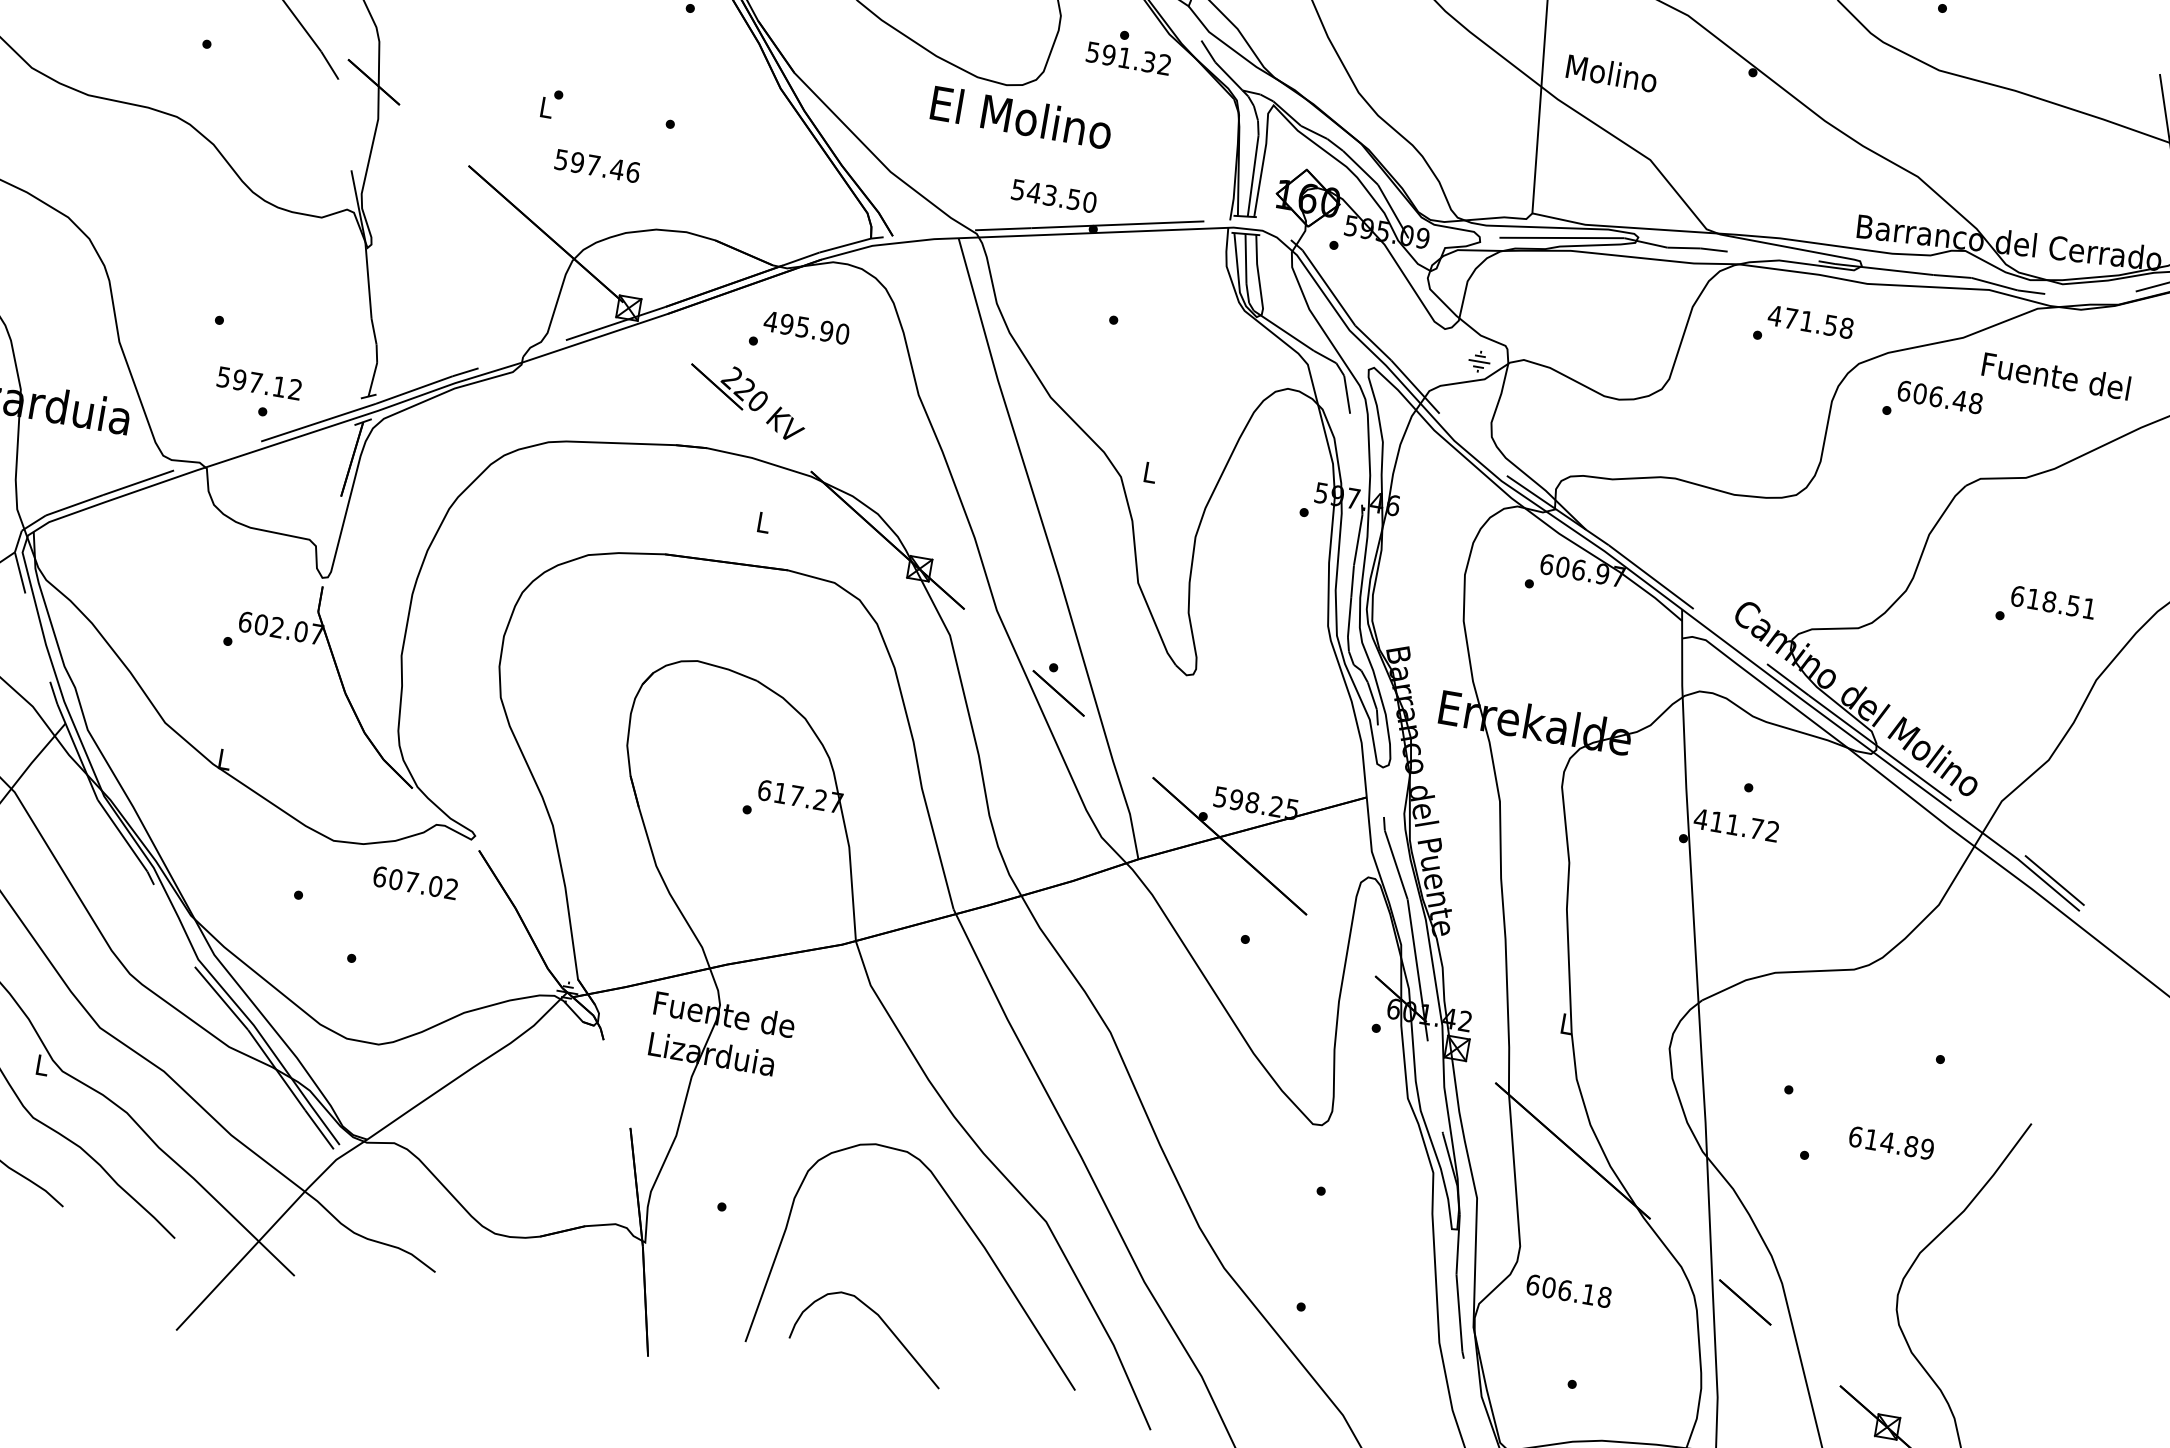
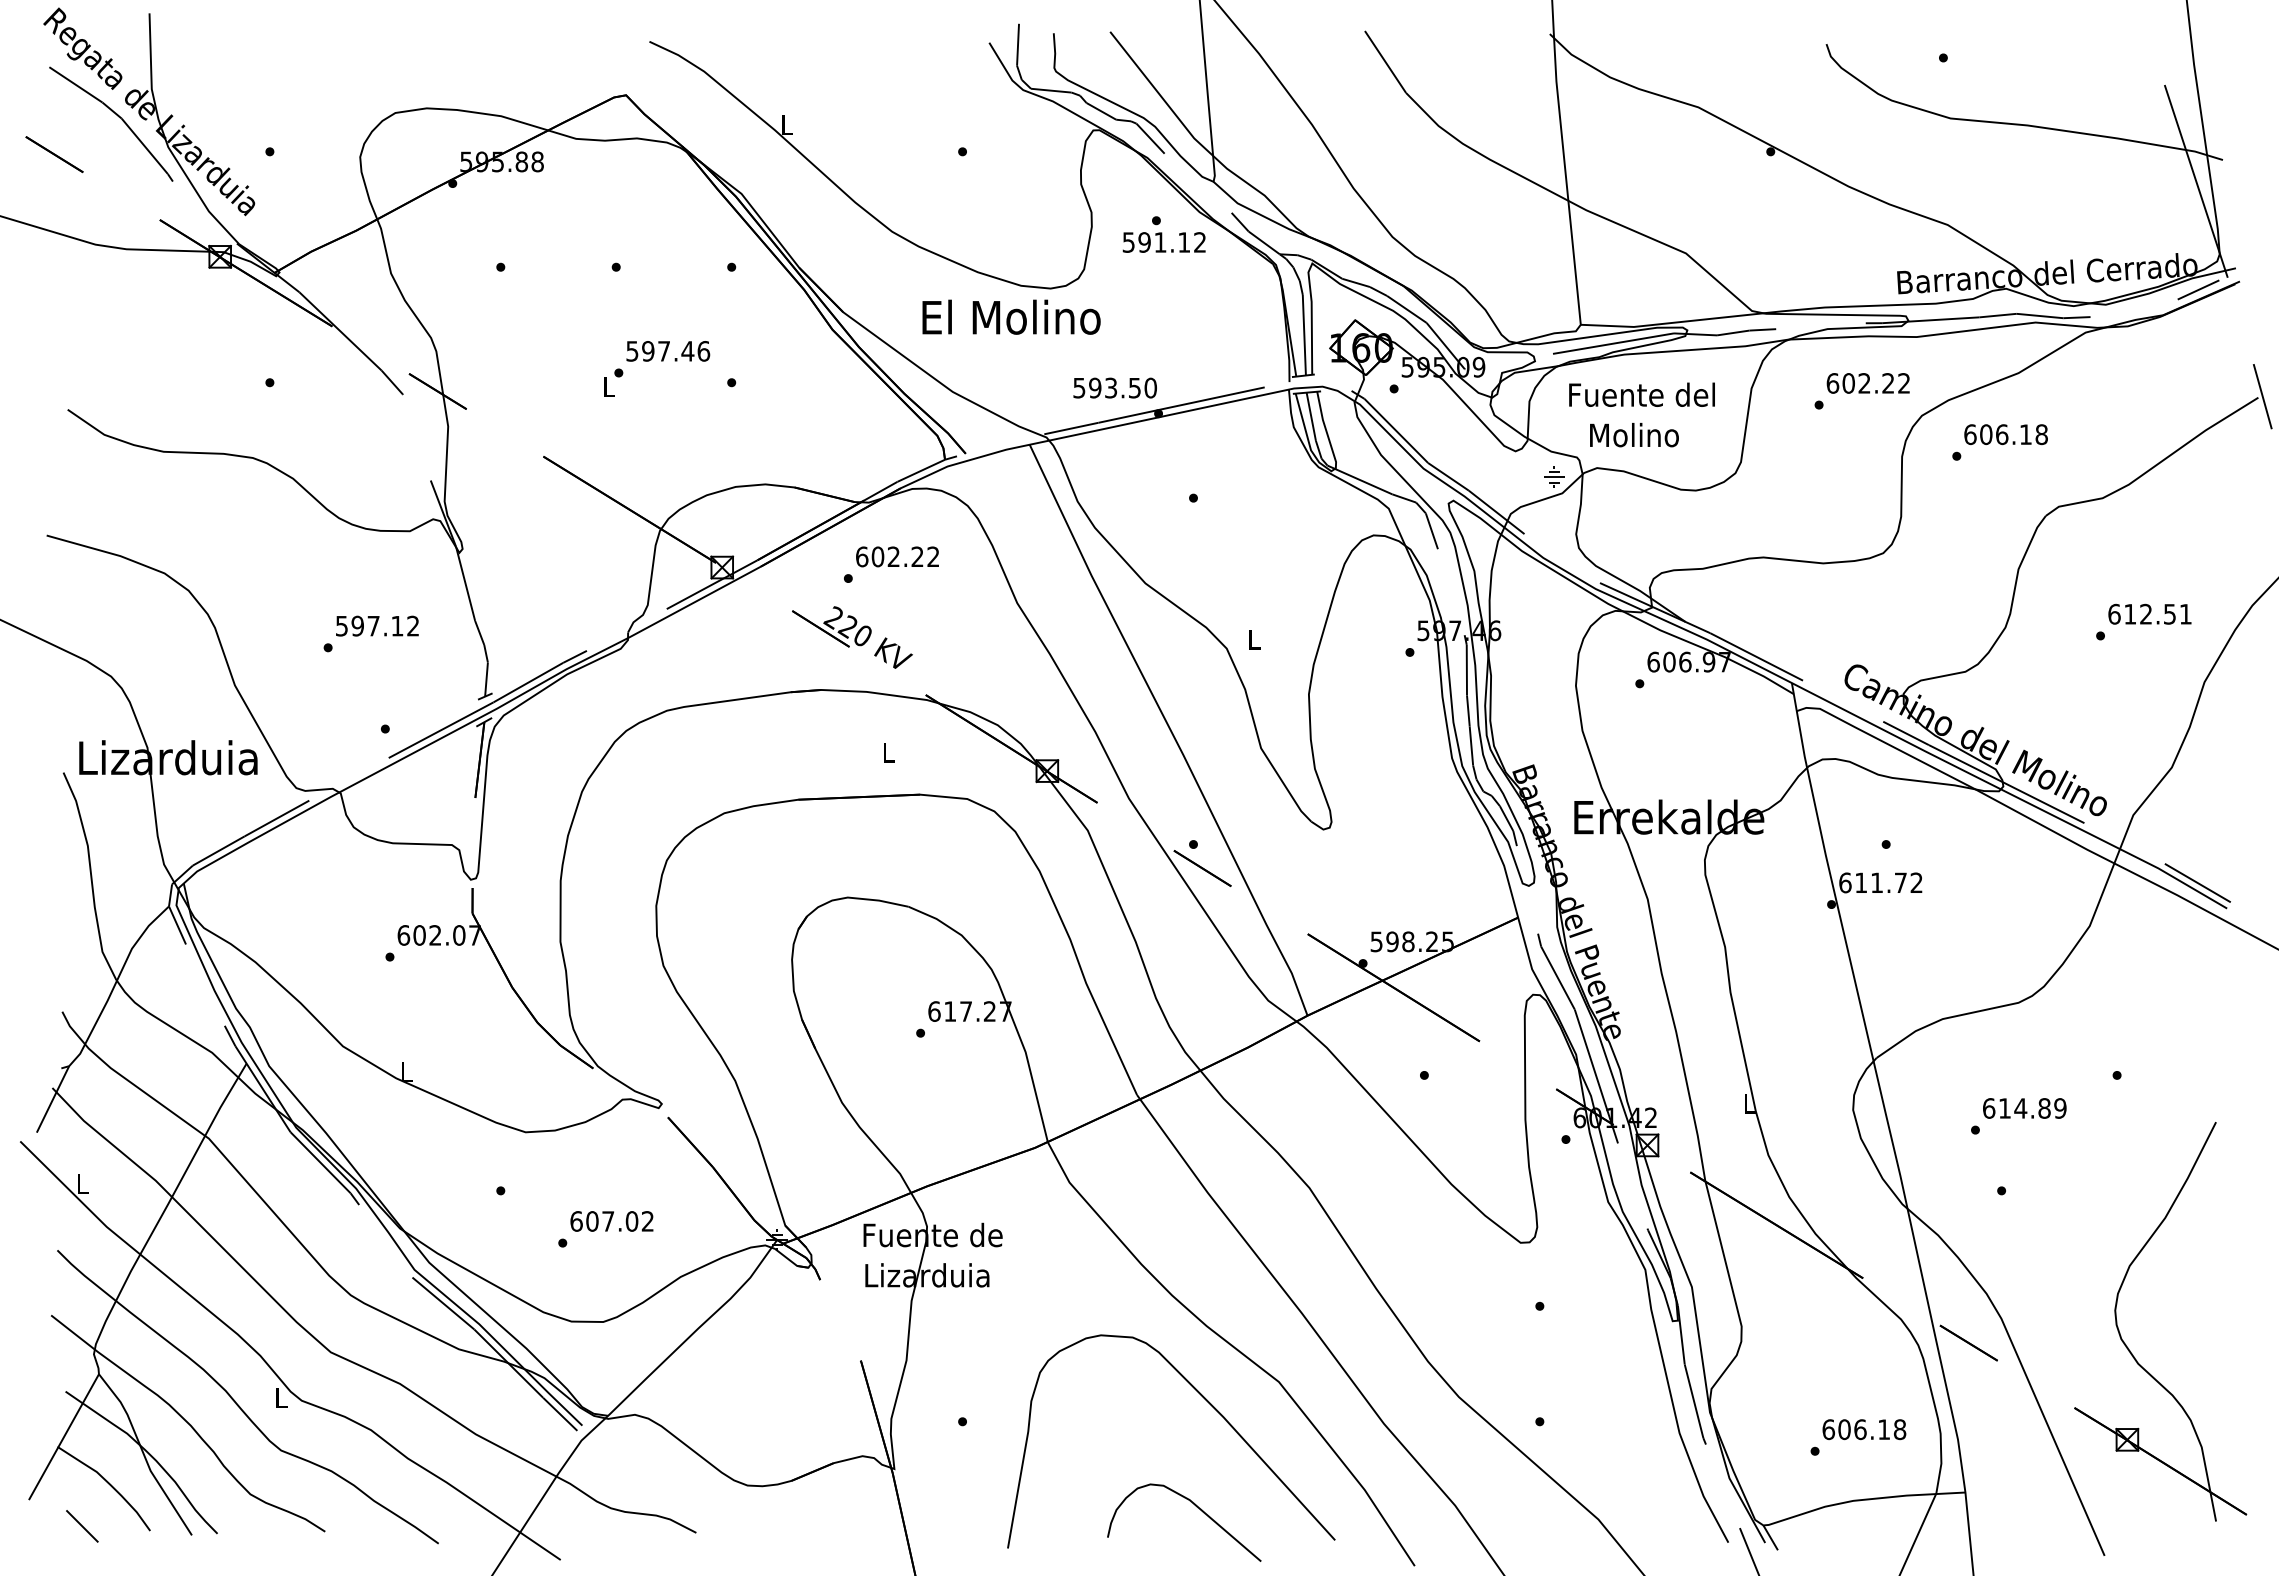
text: (1148, 62) -> (1184, 242), 591.32 -> 591.12
text: (1611, 73) -> (1634, 435), moved
text: (1021, 116) -> (1011, 316), moved
text: (597, 166) -> (668, 351), moved
text: (1033, 192) -> (1094, 387), 543.50 -> 593.50
text: (1810, 322) -> (1868, 383), 471.58 -> 602.22
text: (806, 327) -> (897, 556), 495.90 -> 602.22
text: (2055, 375) -> (1641, 394), moved
text: (259, 382) -> (377, 625), moved
text: (1959, 400) -> (2025, 434), 606.48 -> 606.18
text: (2049, 602) -> (2146, 614), 618.51 -> 612.51
text: (1700, 818) -> (1844, 882), 411.72 -> 611.72
text: (415, 882) -> (611, 1221), moved
text: (1891, 1143) -> (2024, 1108), moved
text: (1569, 1291) -> (1864, 1429), moved
curve: (883, 1323) -> (1196, 1507), moved

